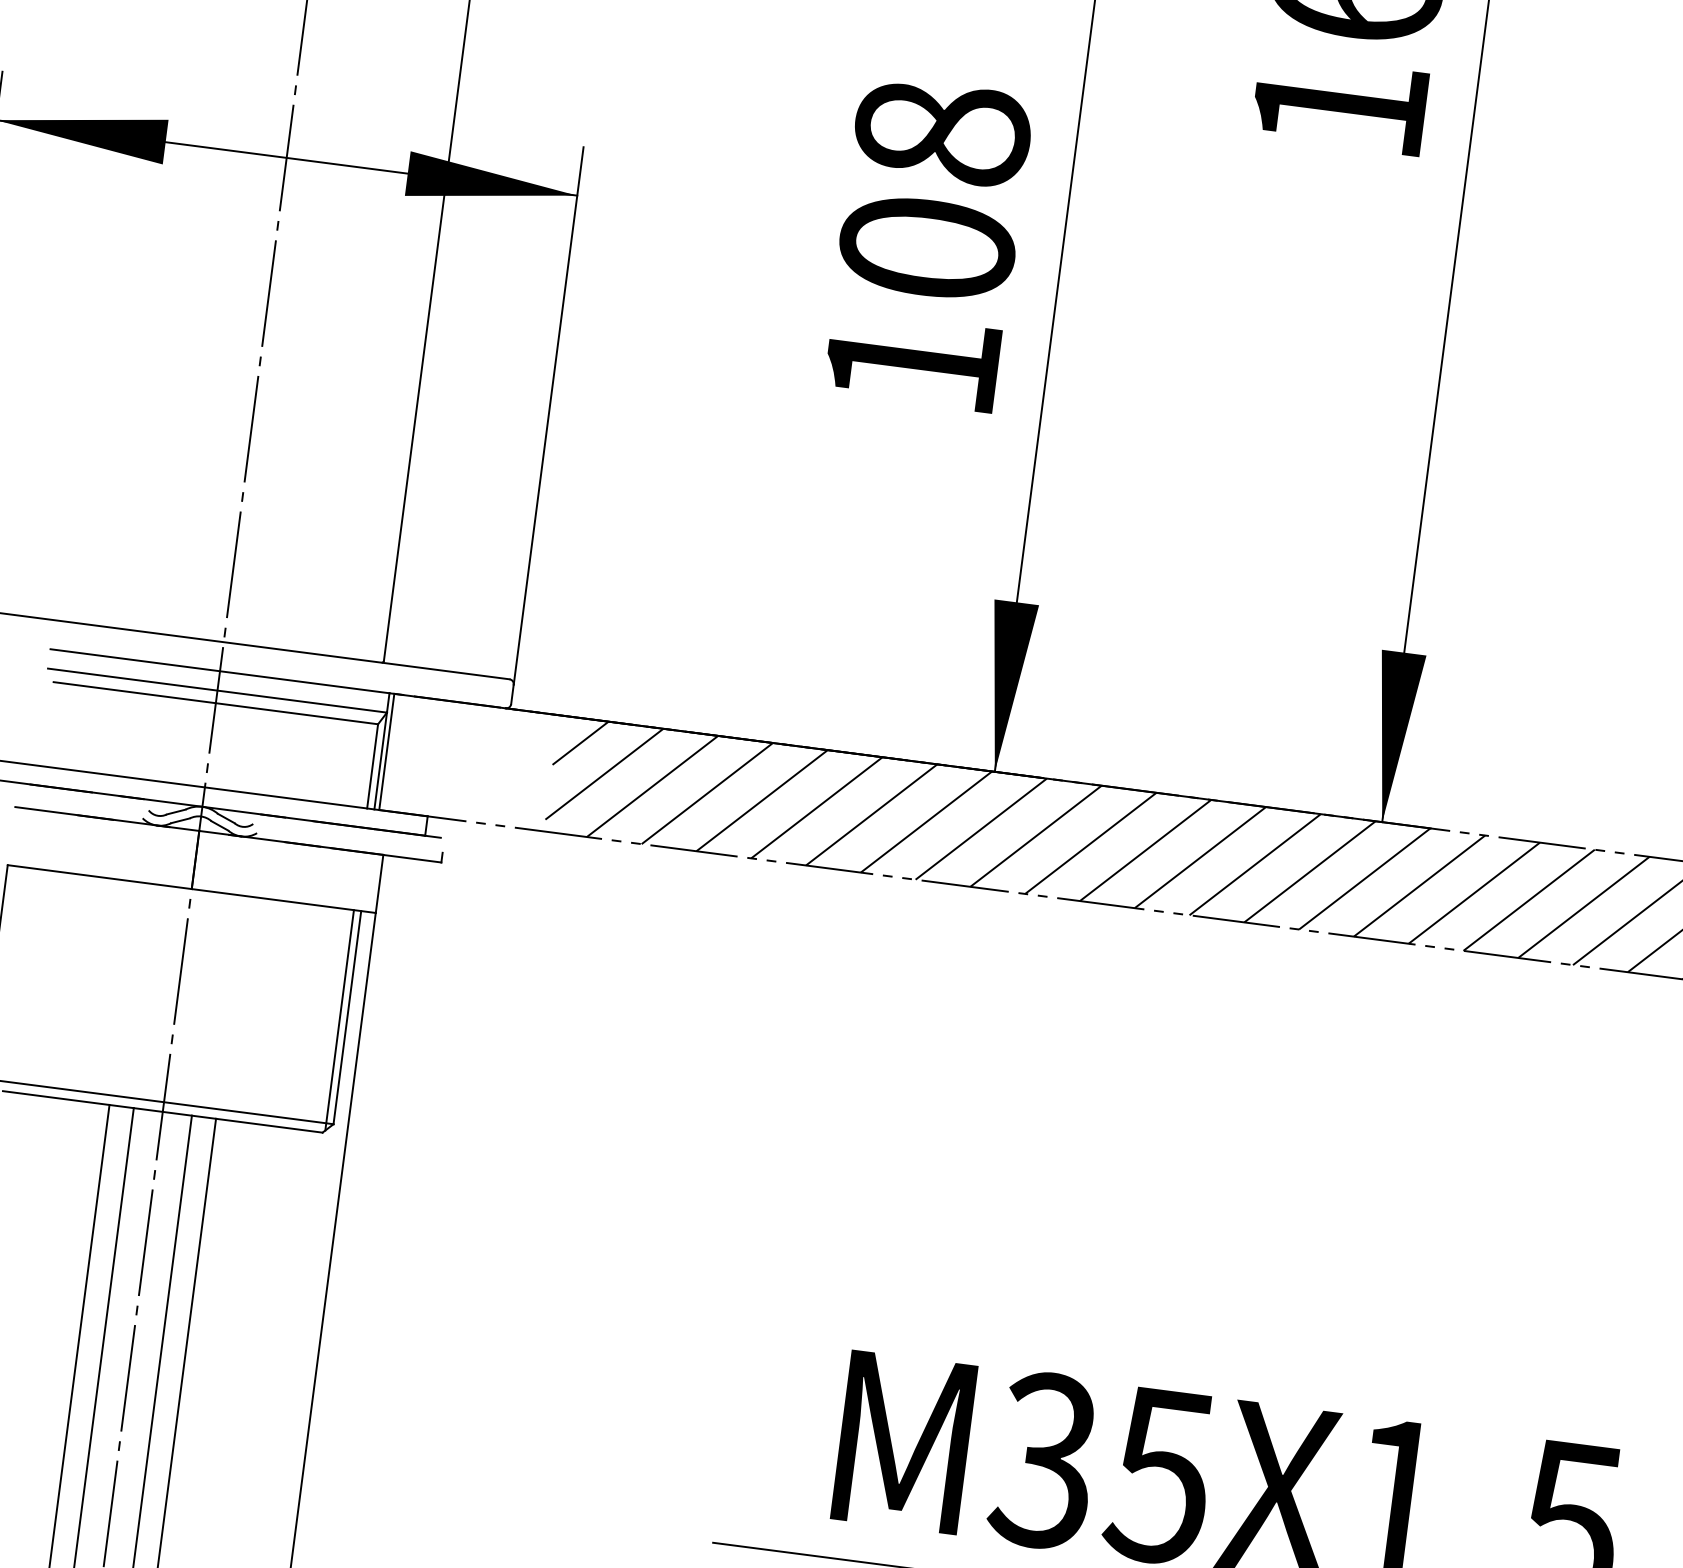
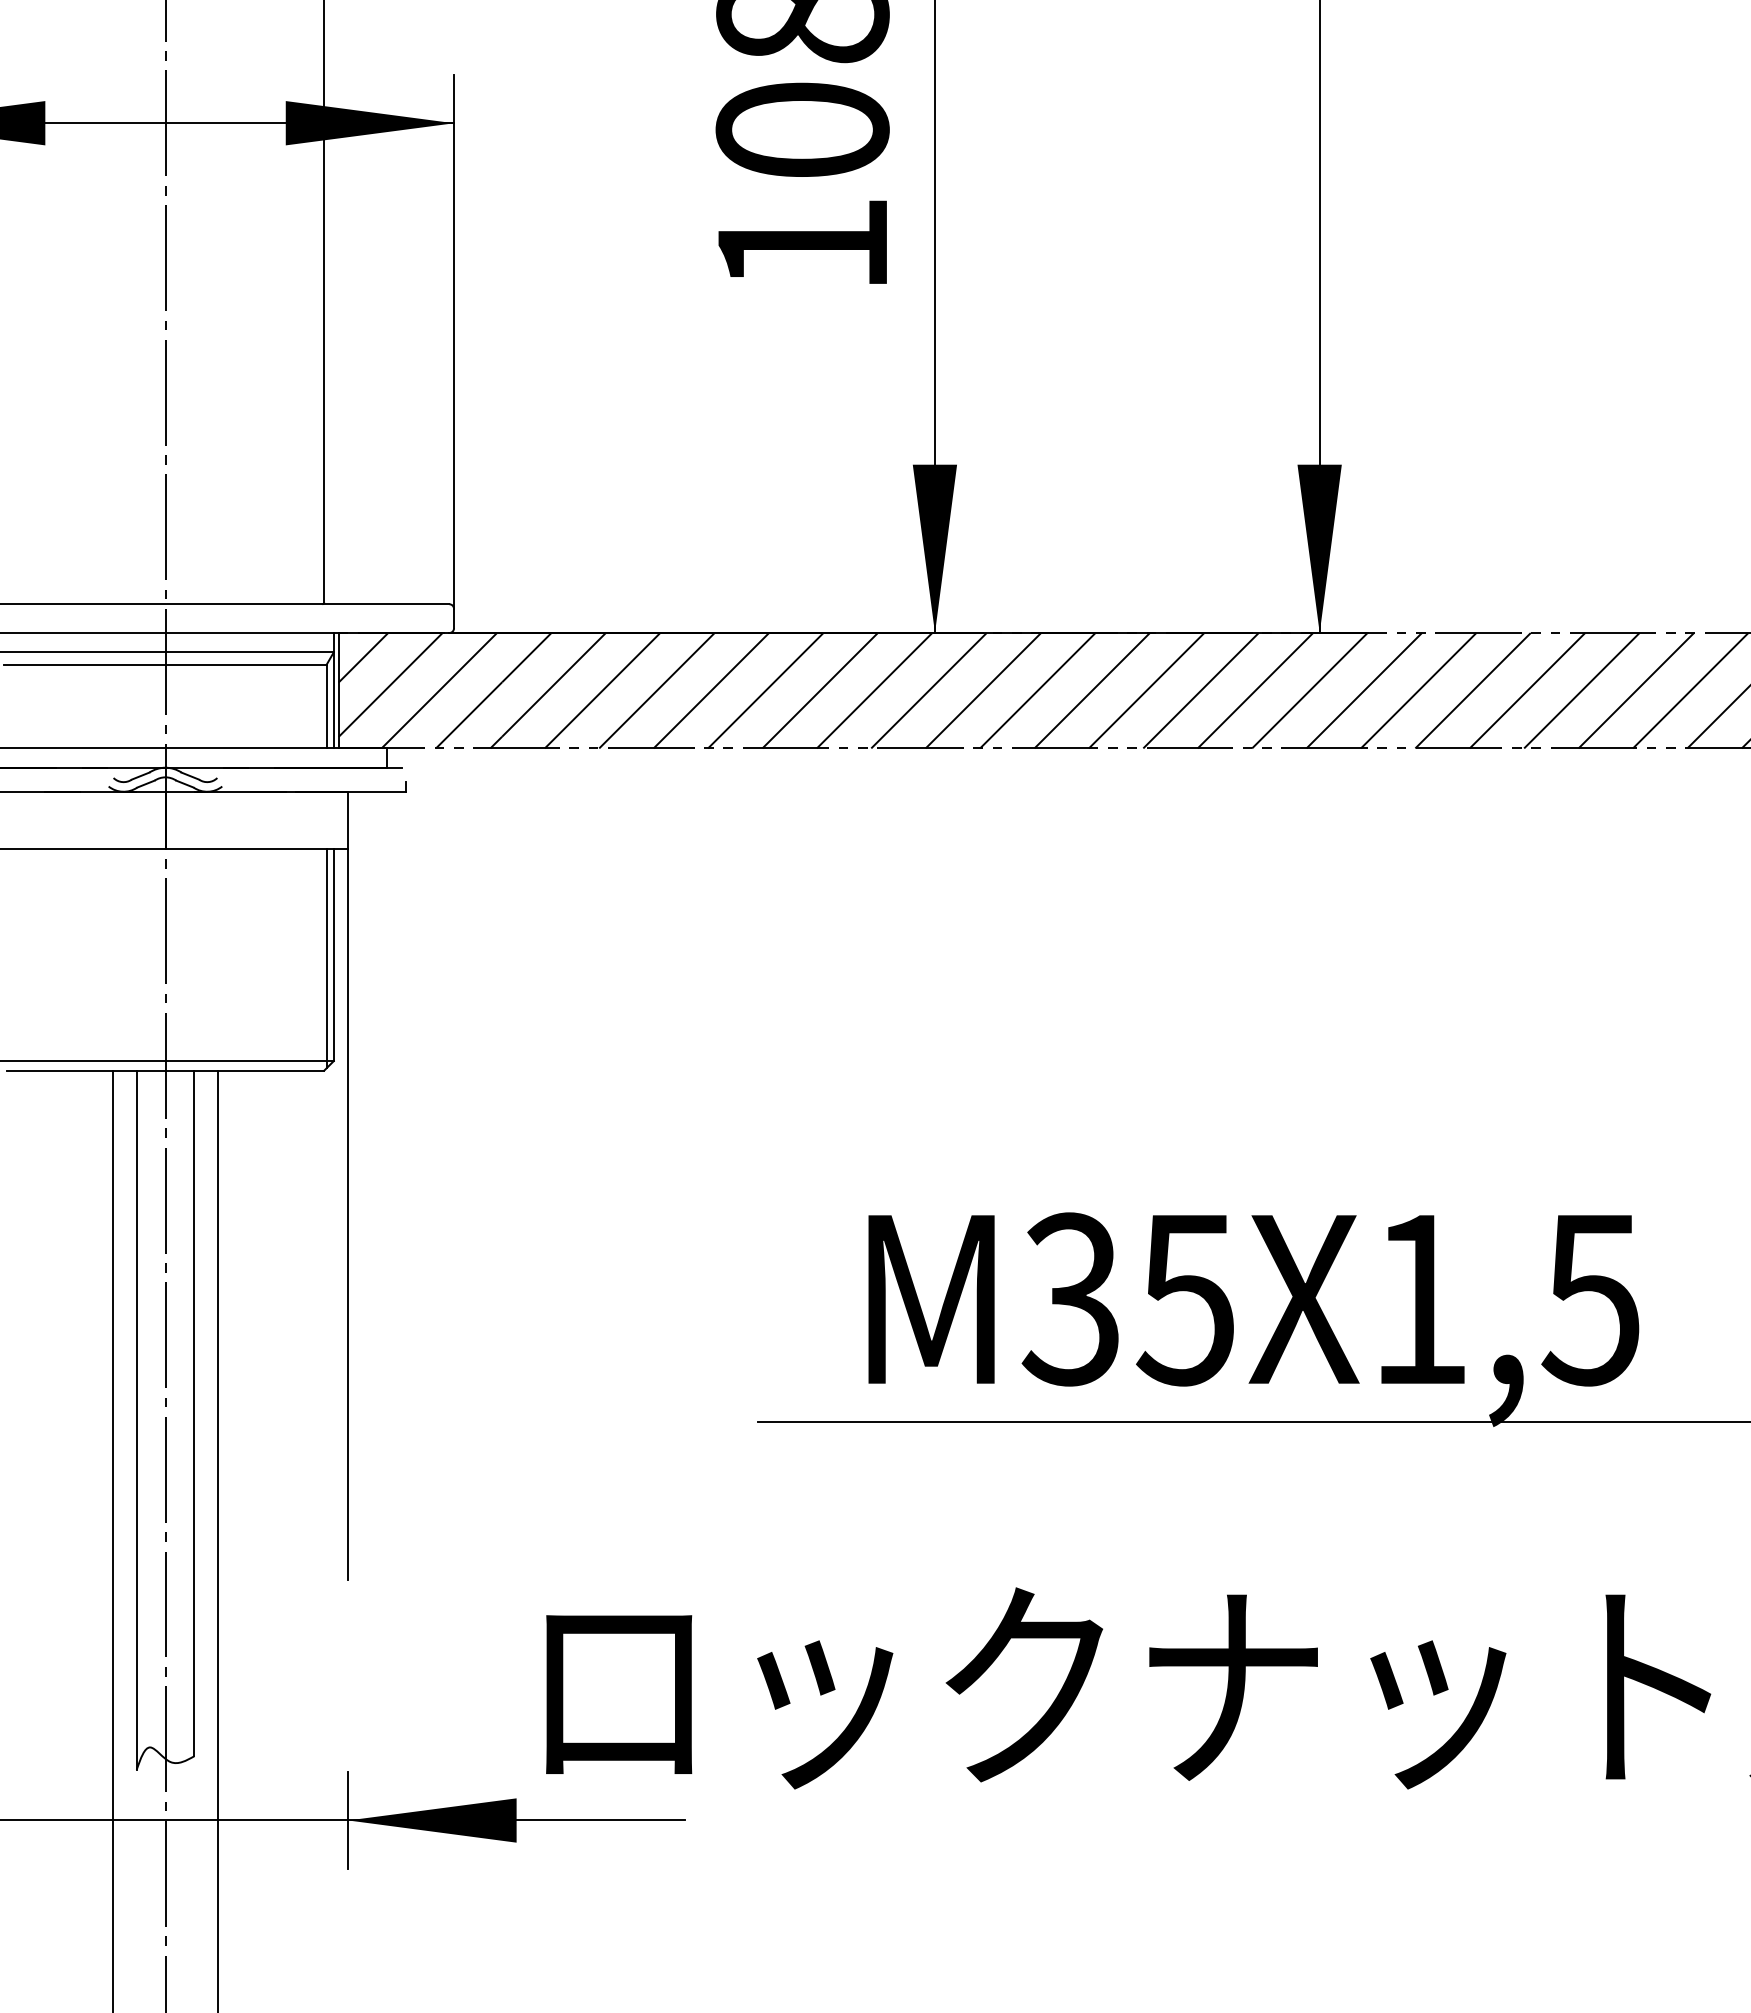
hatch: (469, 762) -> (420, 690), added

